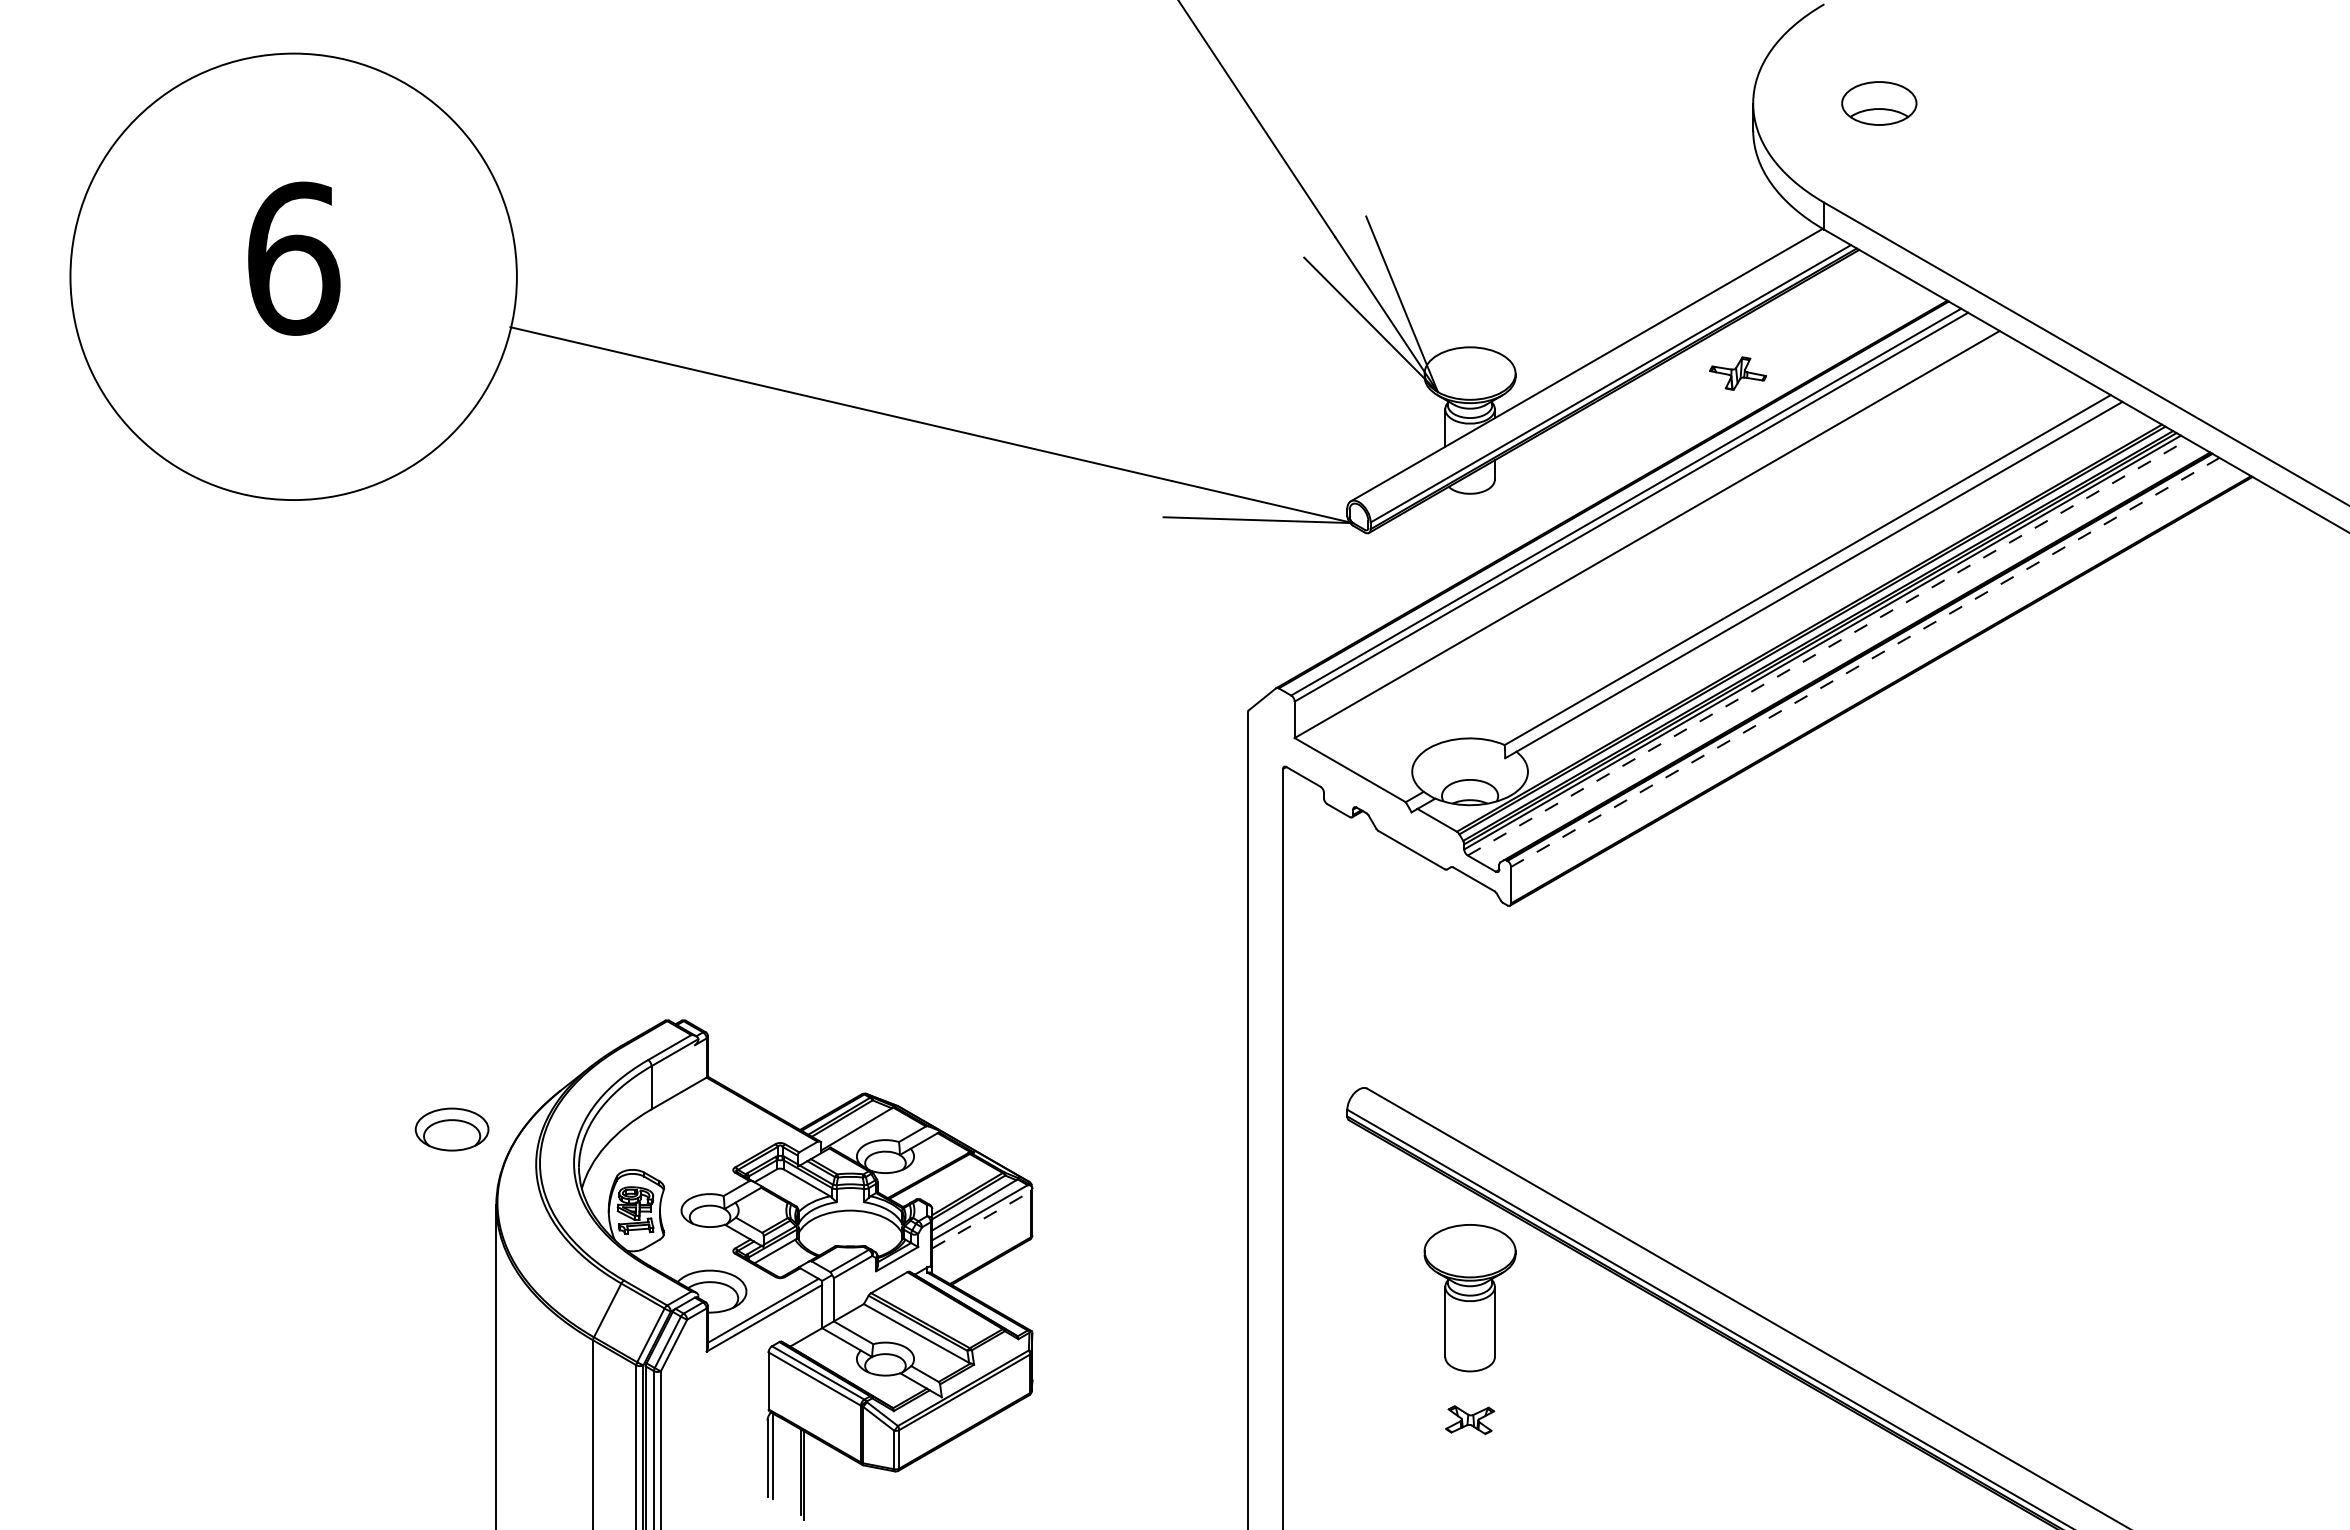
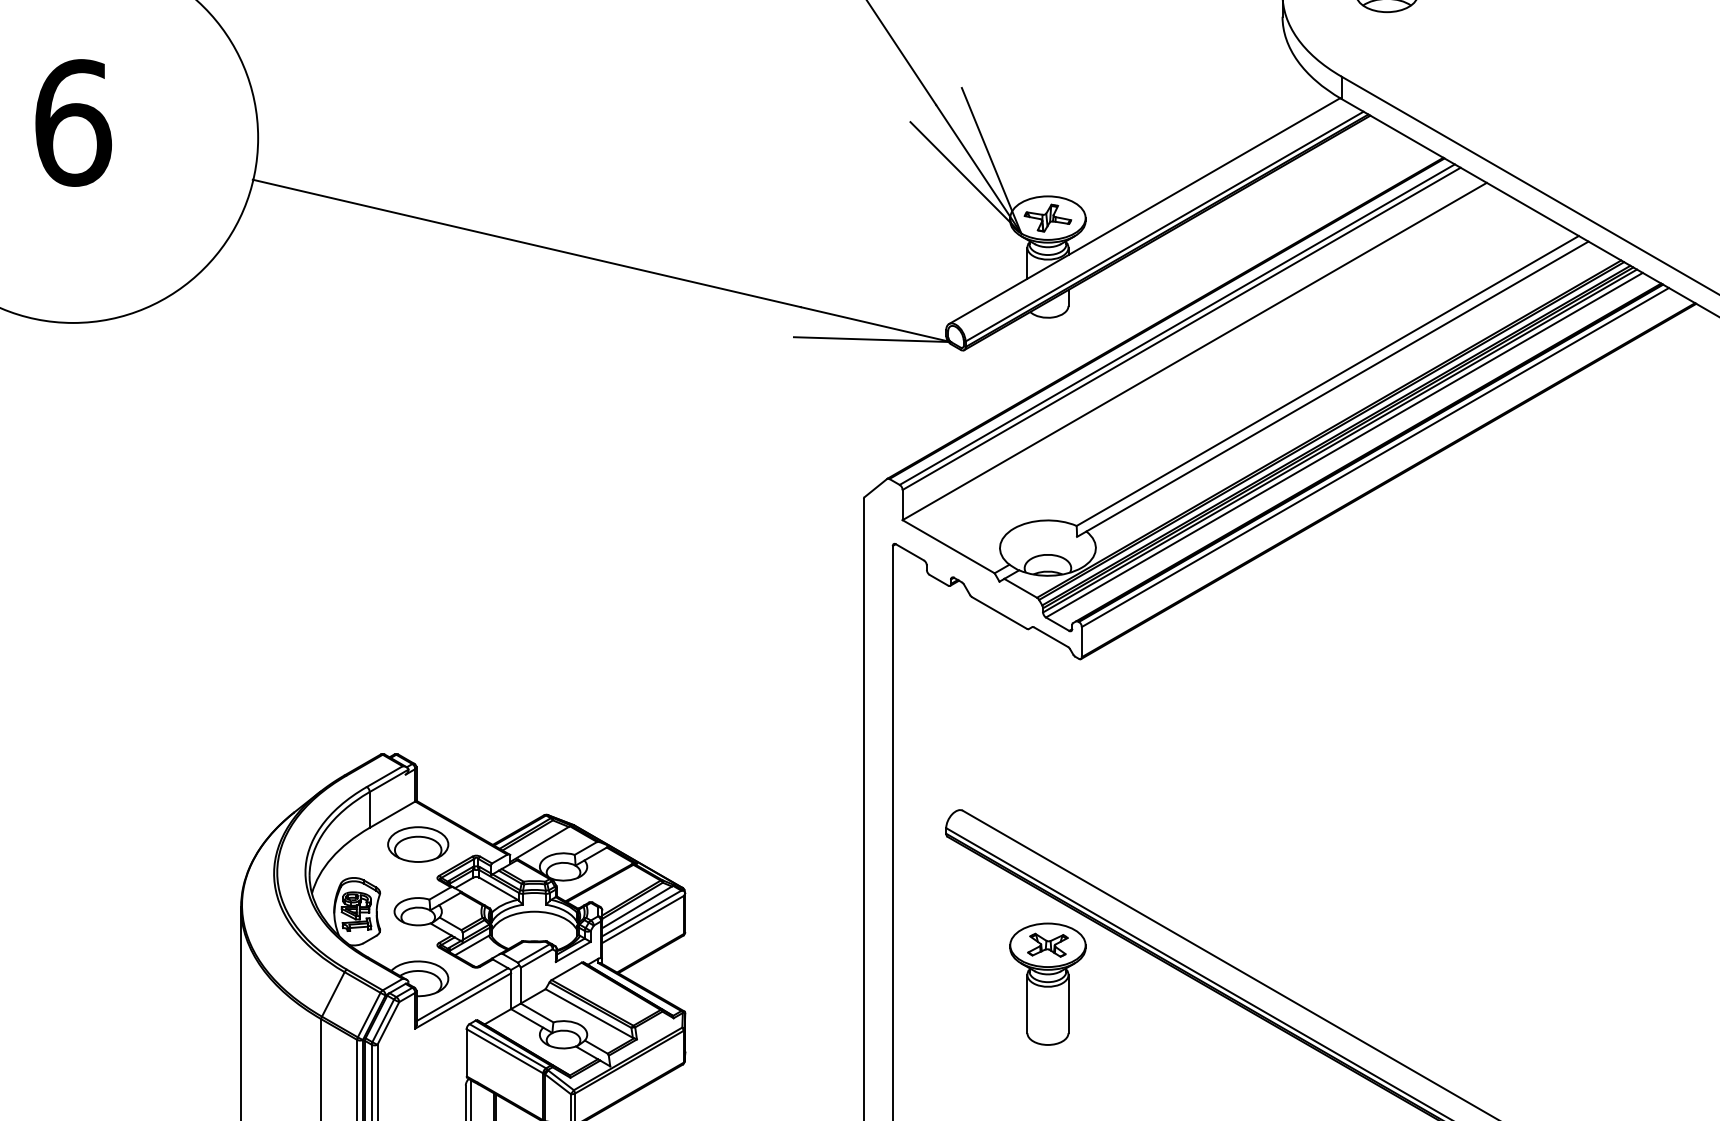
part: (1737, 373) -> (1047, 218), moved
line: (1827, 647) -> (1344, 445), dashed -> solid
line: (1865, 662) -> (1375, 457), dashed -> solid
part: (451, 1129) -> (417, 844), moved
line: (981, 1219) -> (643, 919), dashed -> solid
part: (1470, 1419) -> (1048, 944), moved

